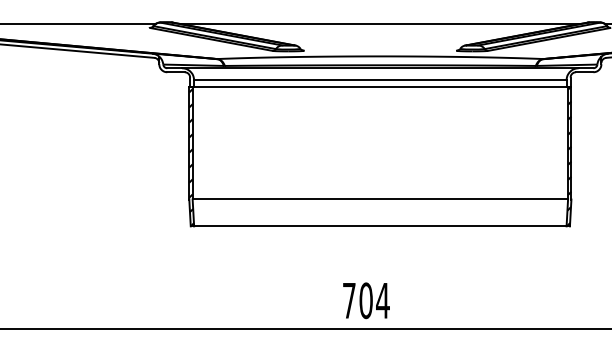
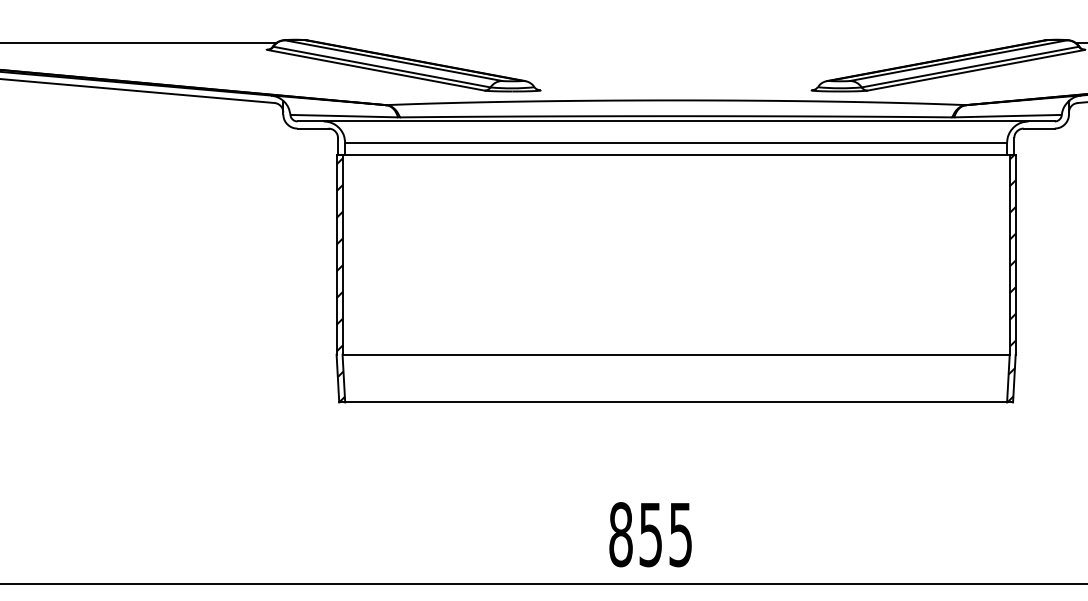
line: (380, 24) -> (676, 43), removed
text: (365, 300) -> (649, 534), 704 -> 855

